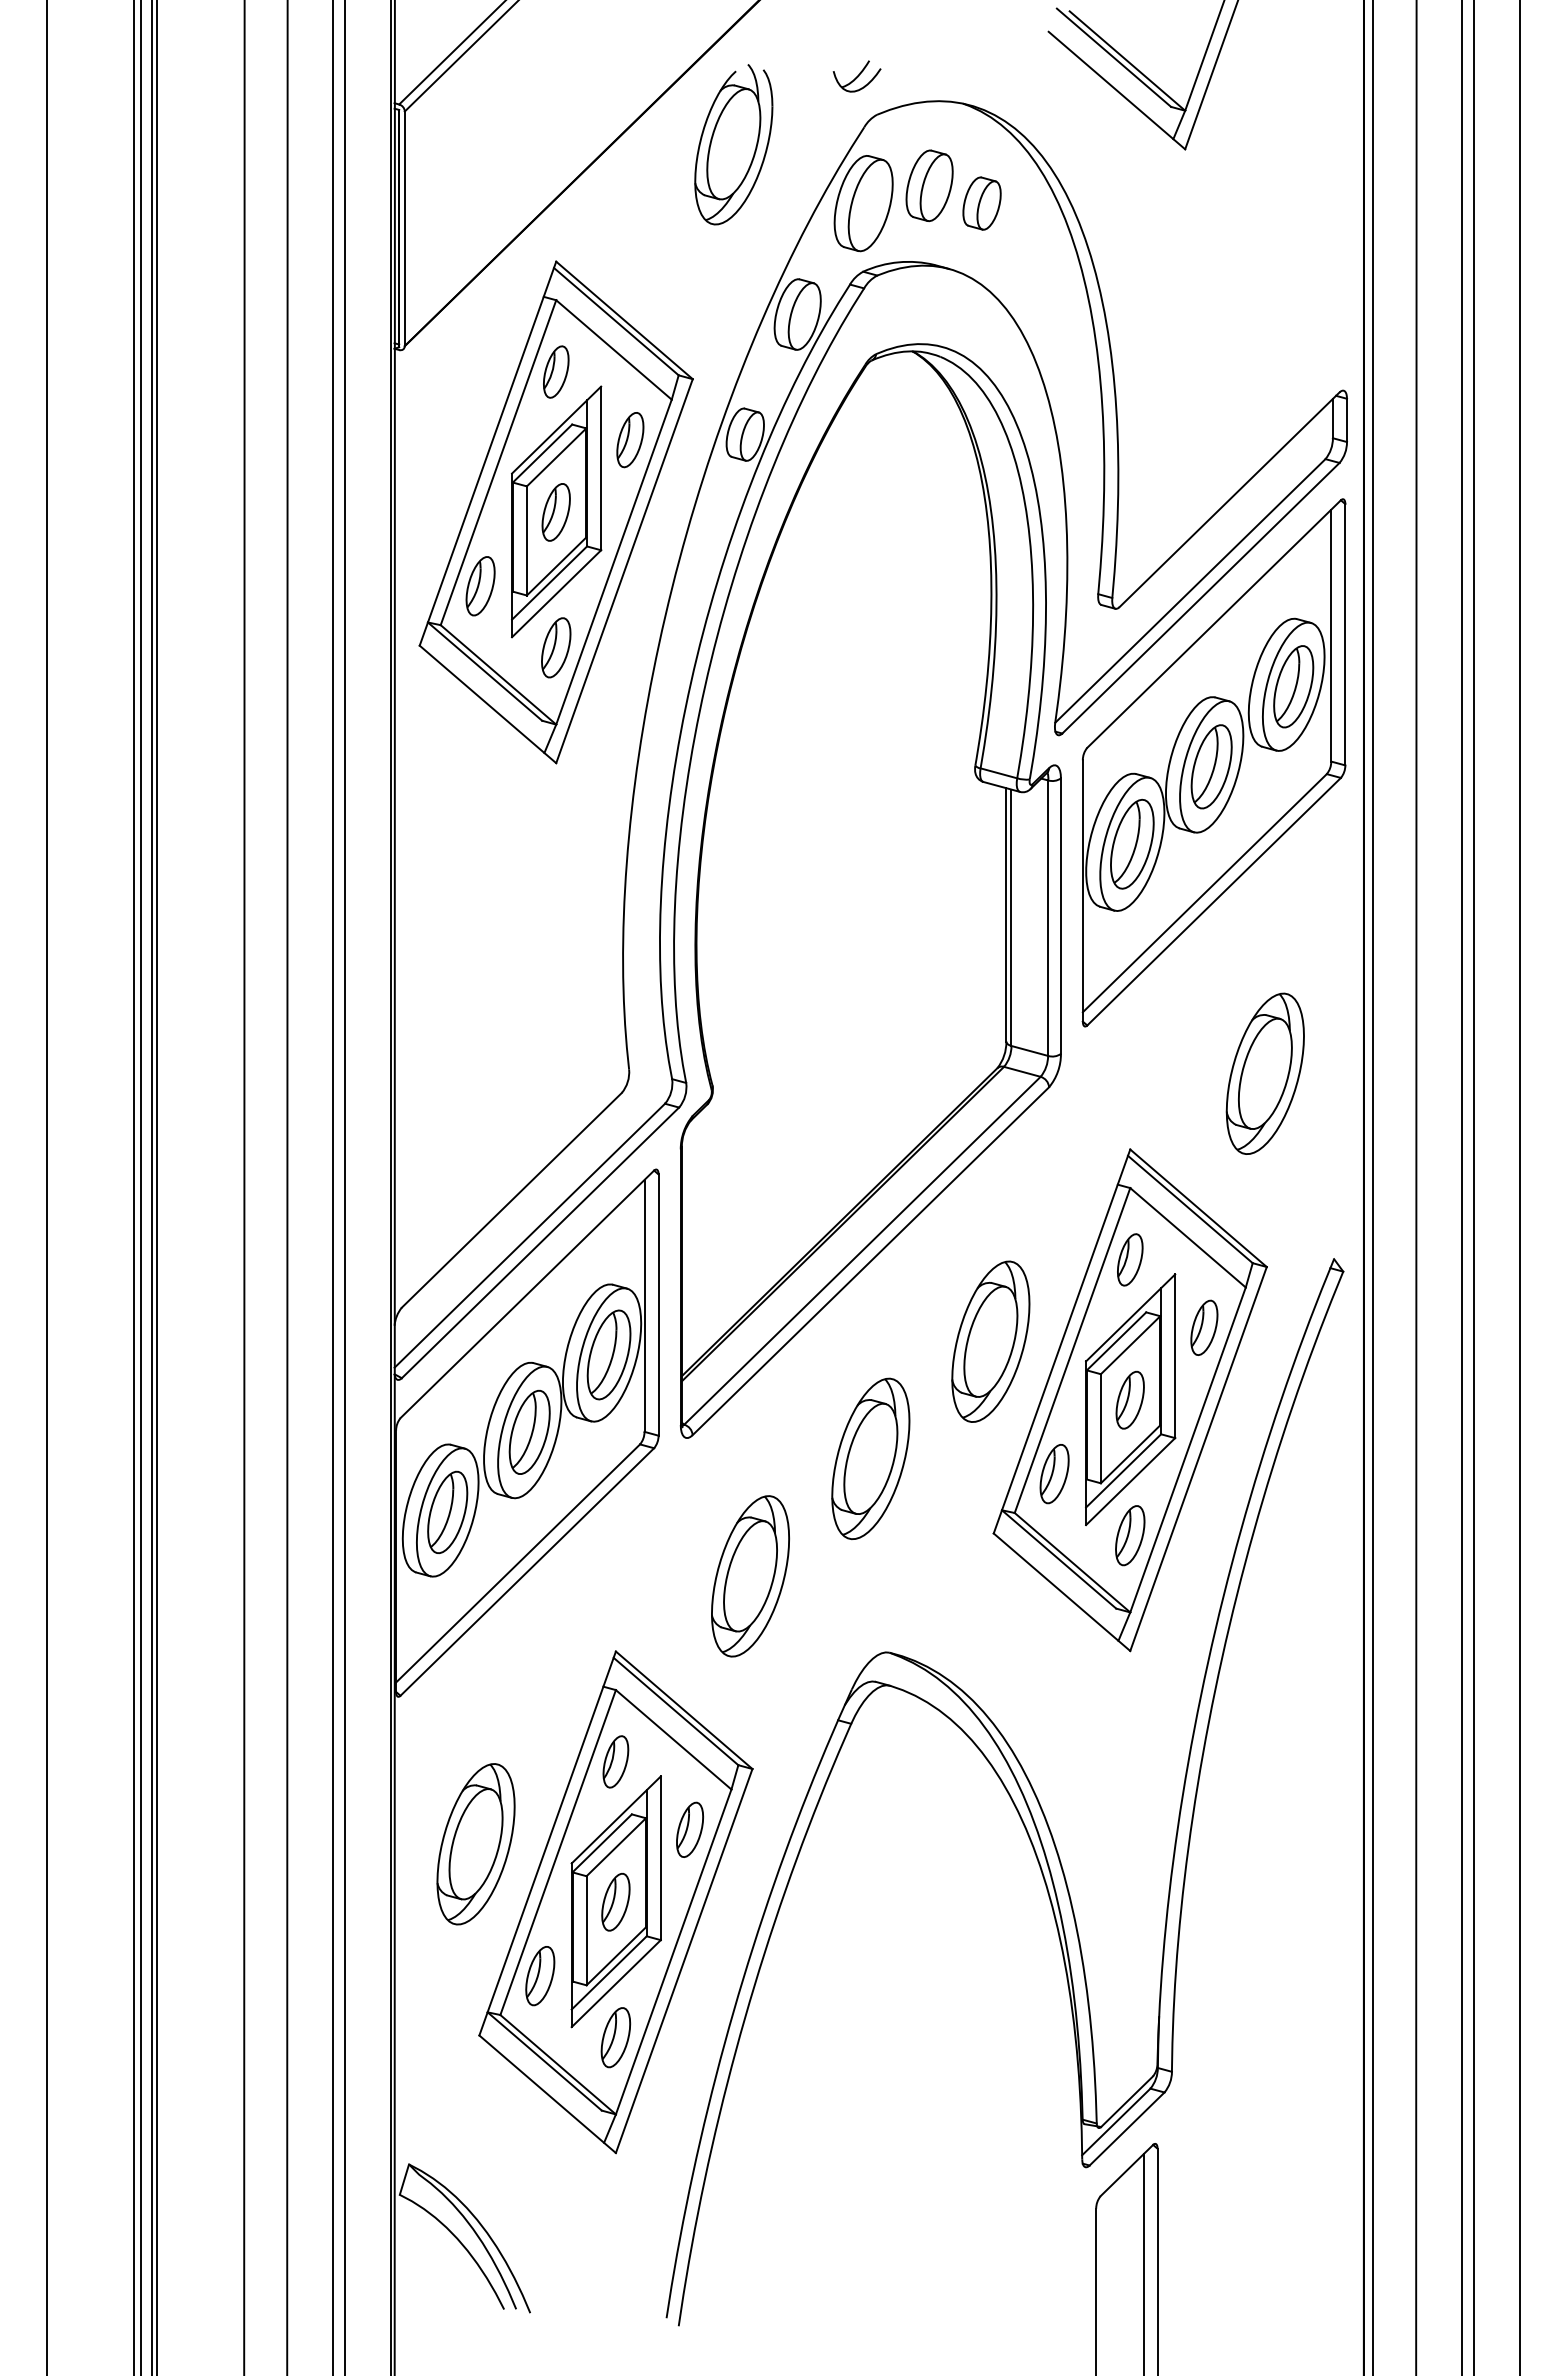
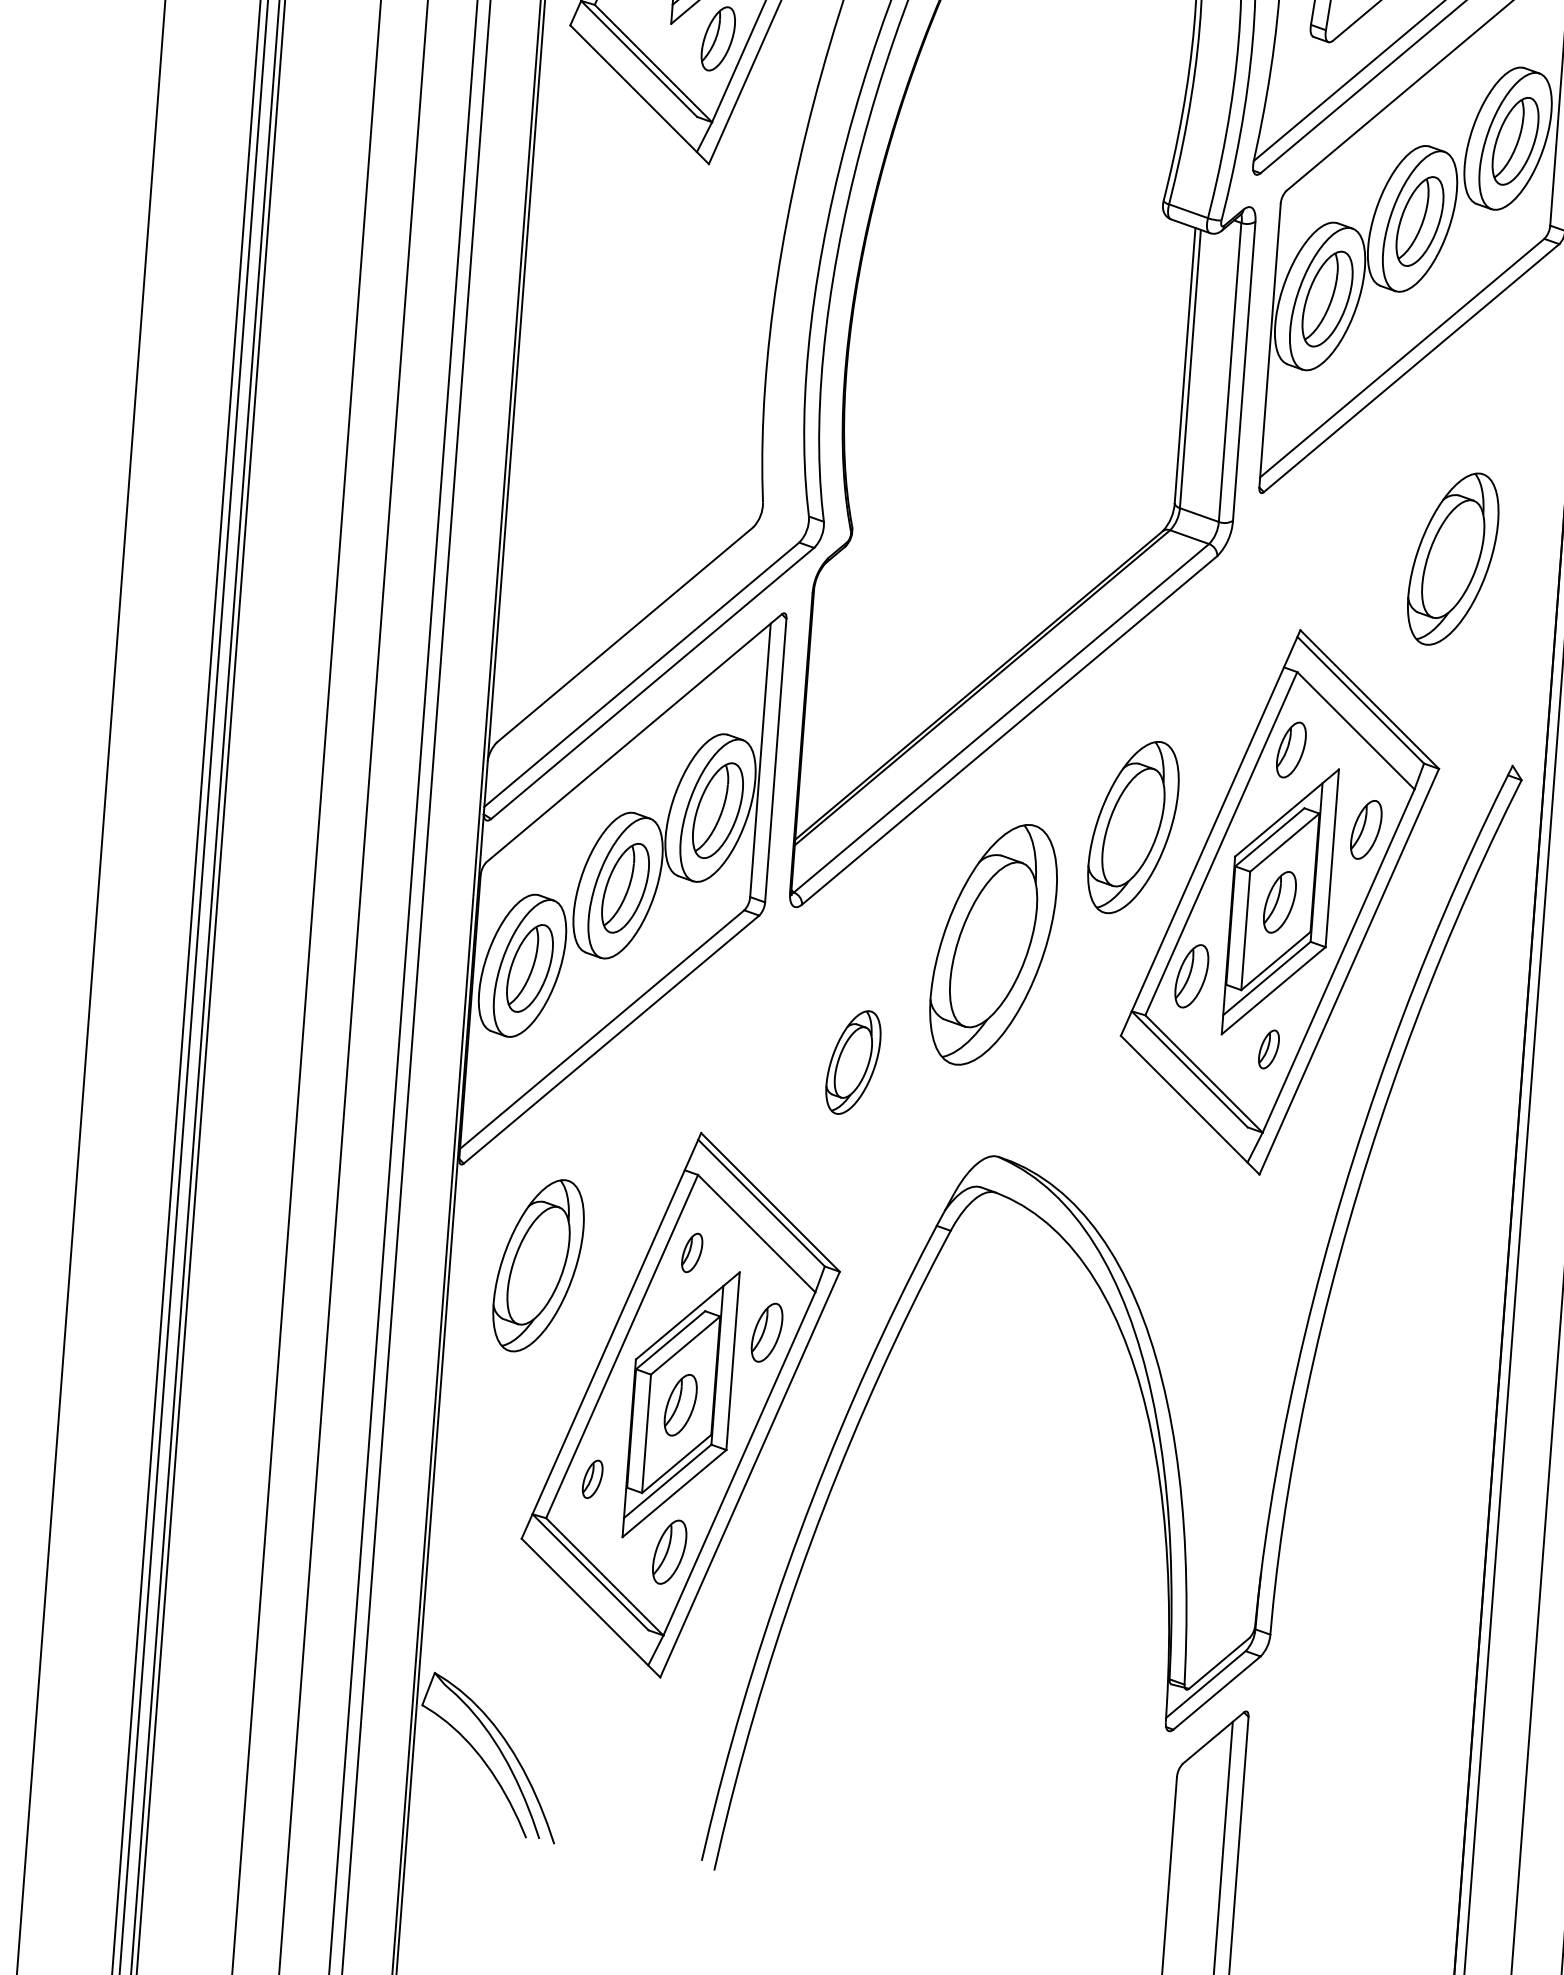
part: (870, 1458) -> (993, 944), size x1.4
part: (1130, 1535) -> (1269, 1049), size x0.6
part: (750, 1576) -> (853, 1062), size x0.6
part: (615, 1761) -> (691, 1252), size x0.7
part: (475, 1844) -> (537, 1265), moved
part: (540, 1976) -> (592, 1479), size x0.6

